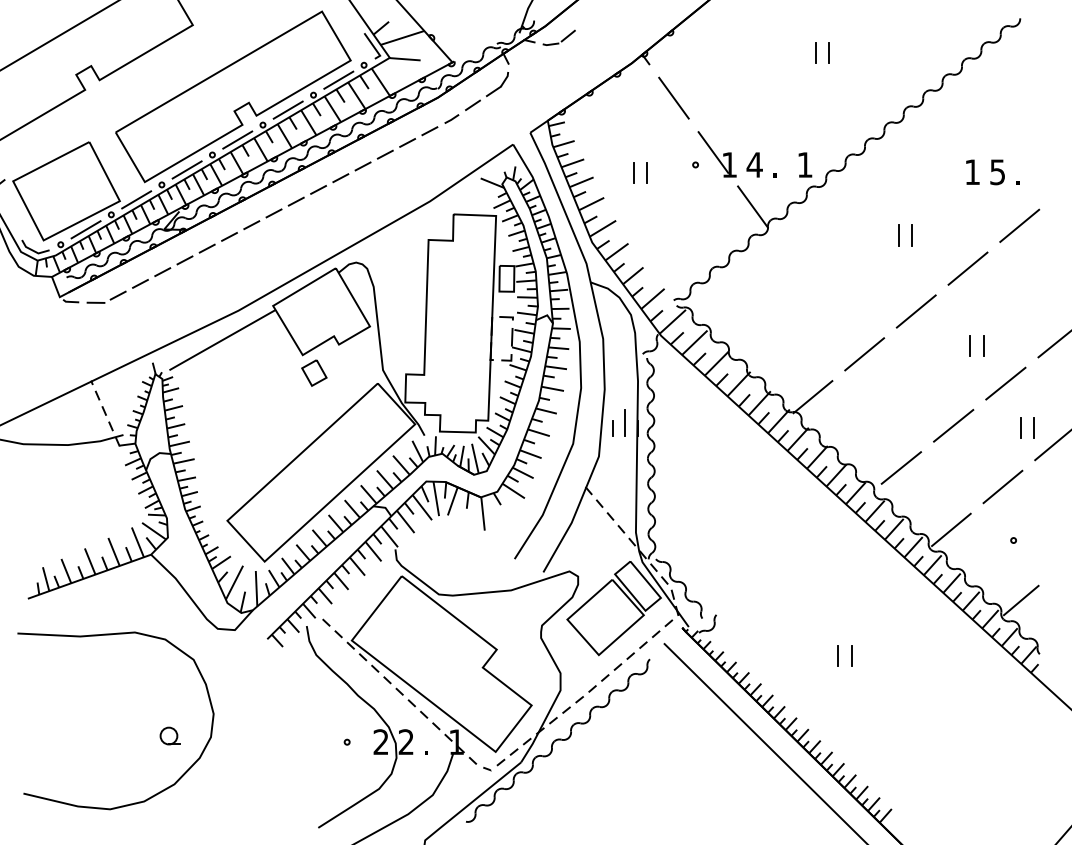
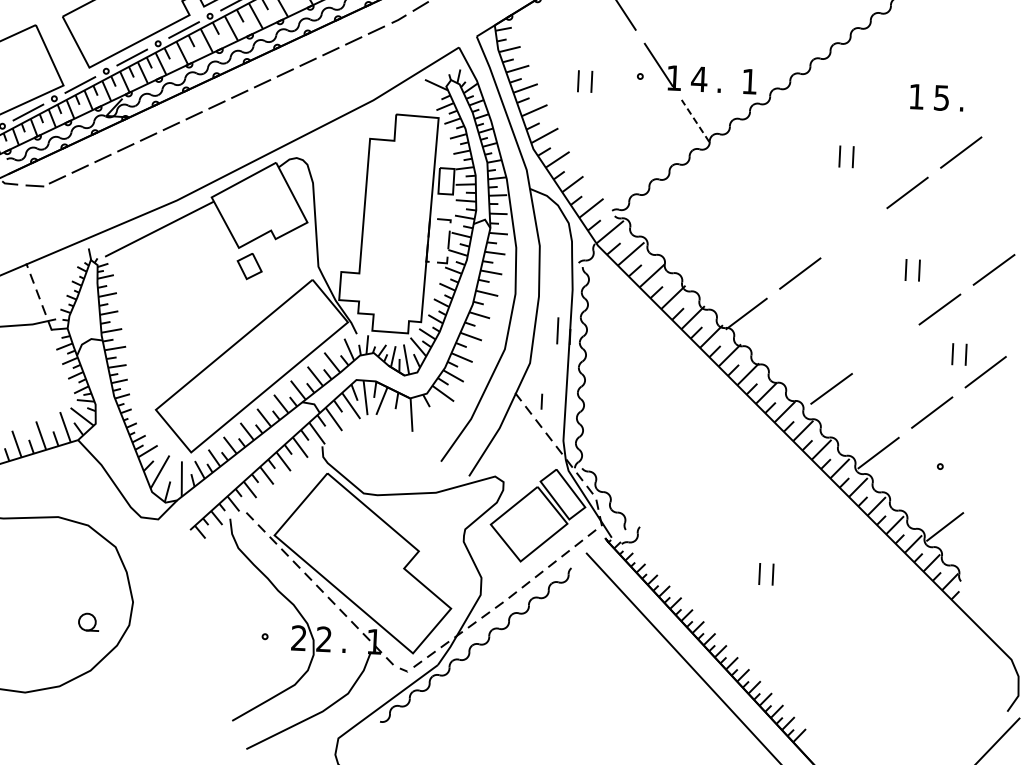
line: (752, 206) -> (695, 120), solid -> dashed
line: (915, 311) -> (853, 233), removed
line: (953, 425) -> (885, 348), removed
line: (612, 428) -> (541, 401), moved

